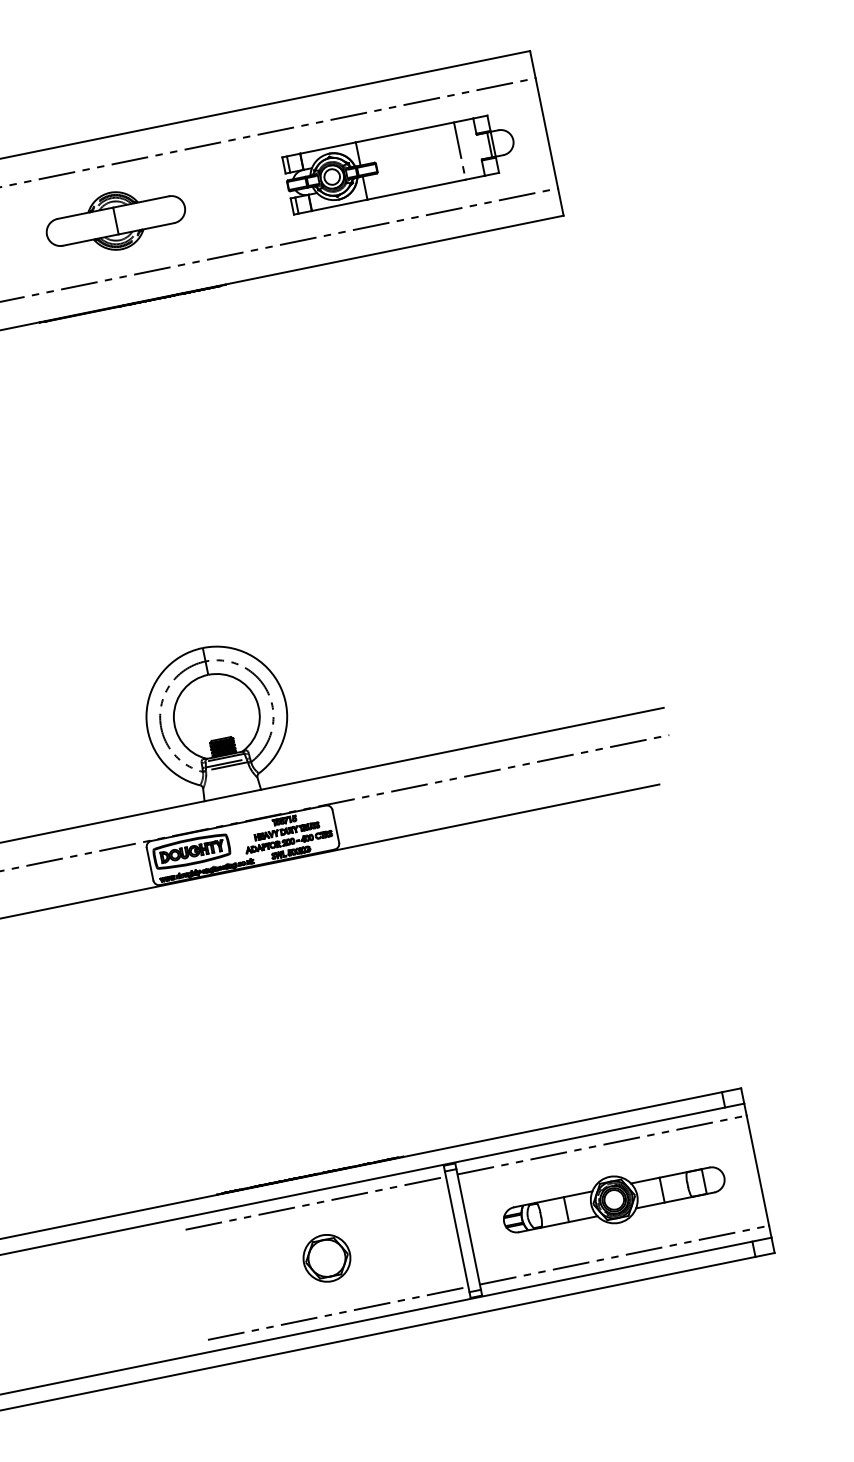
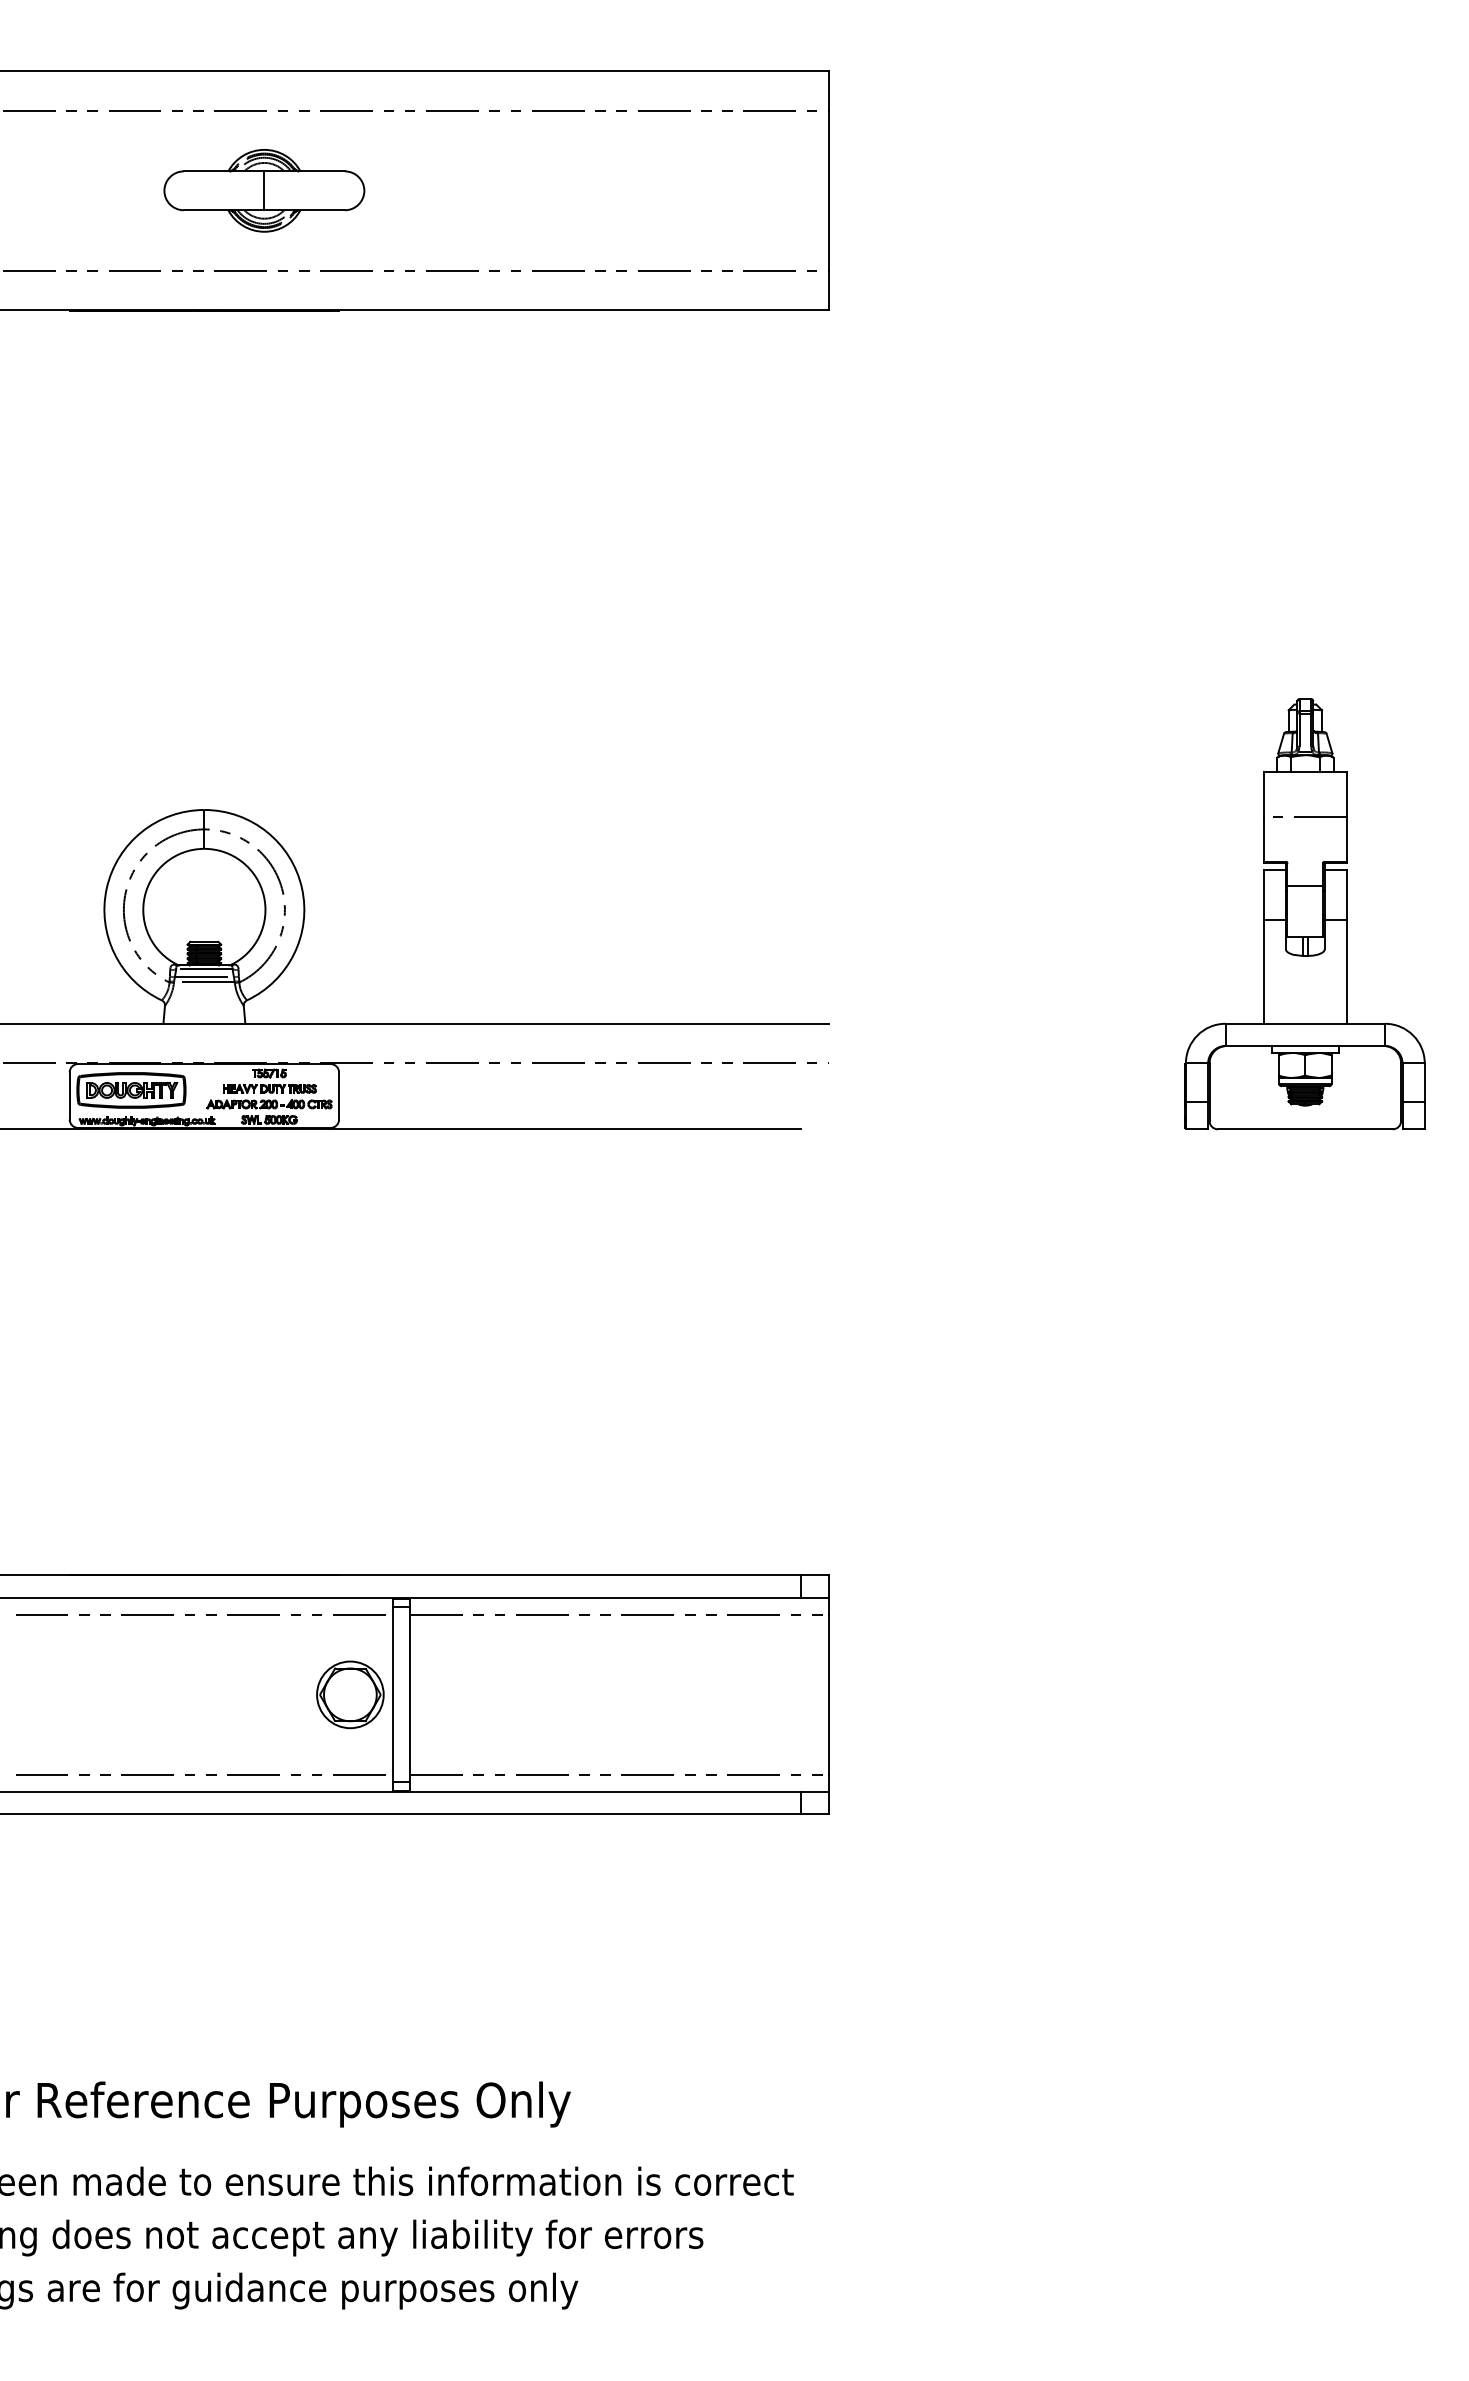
part: (400, 162) -> (616, 190), removed
part: (115, 220) -> (264, 190), moved
part: (613, 1199) -> (620, 1694), removed
part: (327, 1258) -> (350, 1694), moved

